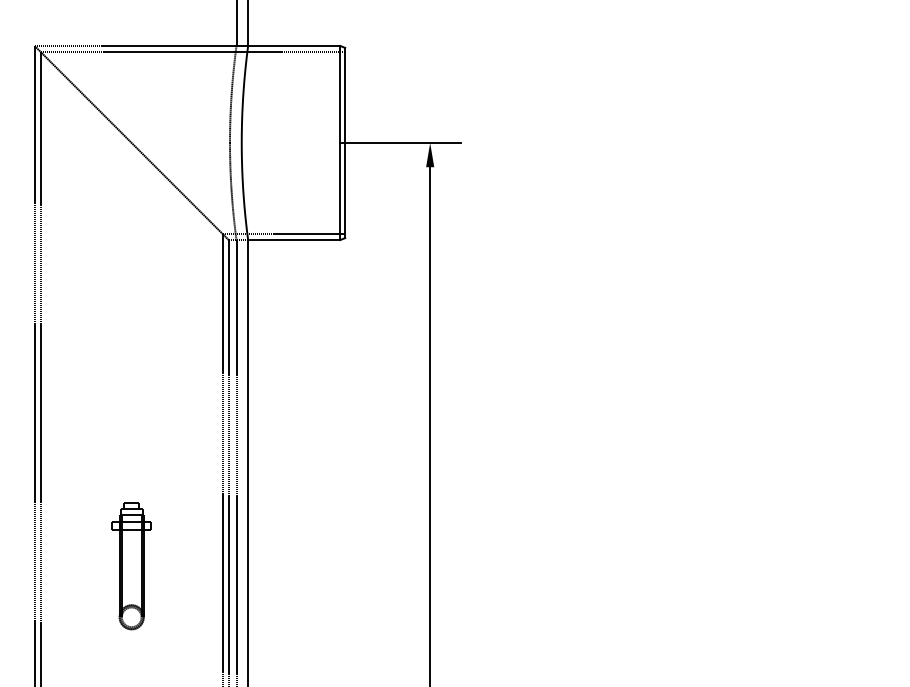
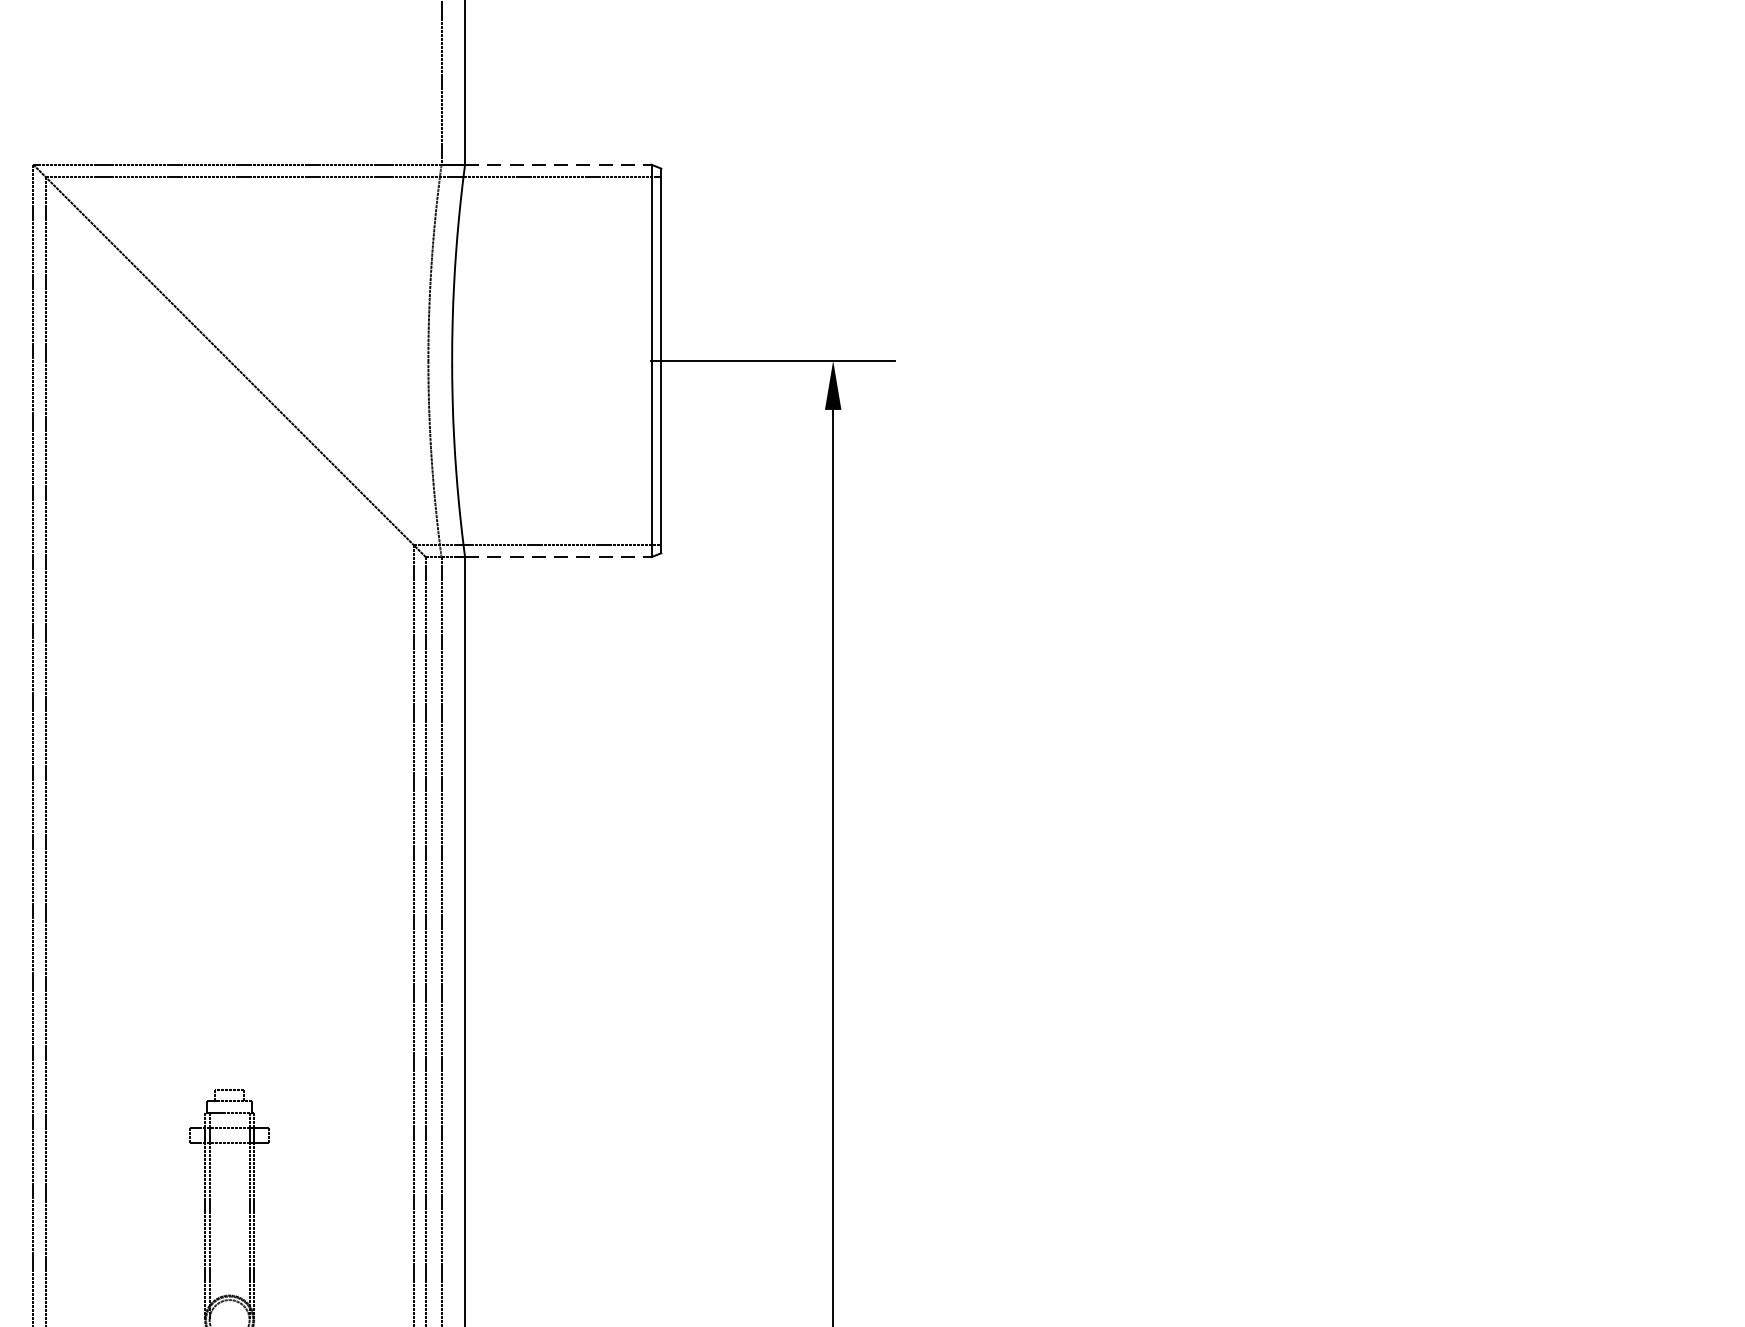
line: (294, 45) -> (558, 163), solid -> dashed
line: (294, 240) -> (558, 558), solid -> dashed

